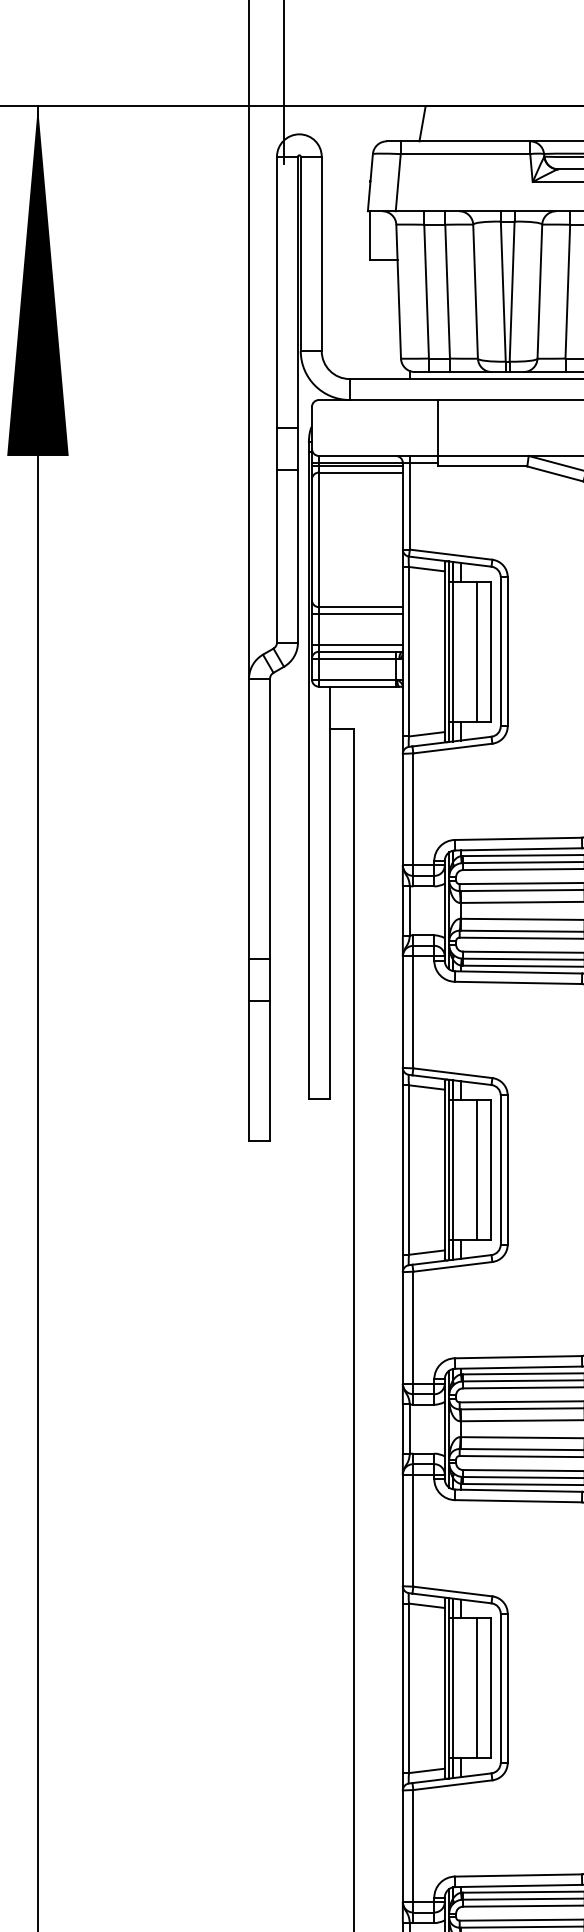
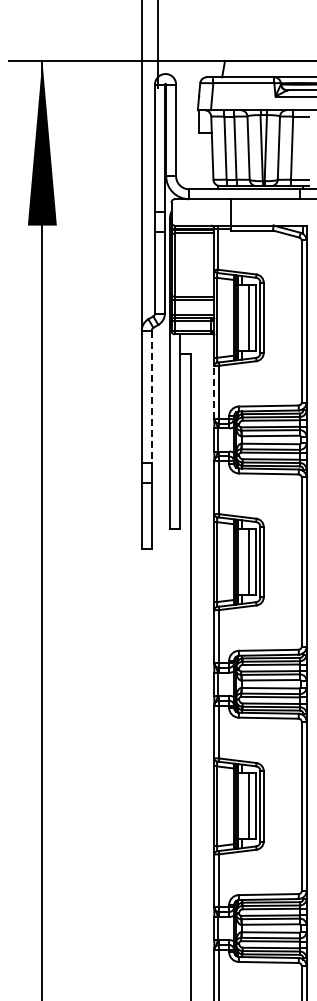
line: (403, 808) -> (214, 391), solid -> dashed
line: (269, 820) -> (151, 397), solid -> dashed

